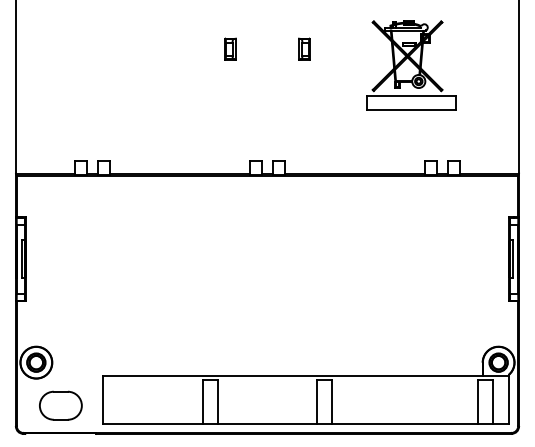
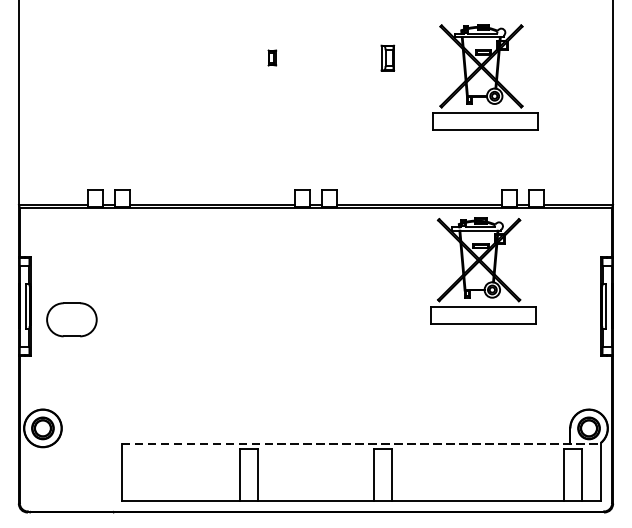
part: (230, 48) -> (272, 57), size x0.6
part: (304, 48) -> (388, 57), moved
part: (409, 229) -> (483, 271), added
line: (305, 375) -> (360, 443), solid -> dashed
part: (60, 405) -> (71, 319), moved

